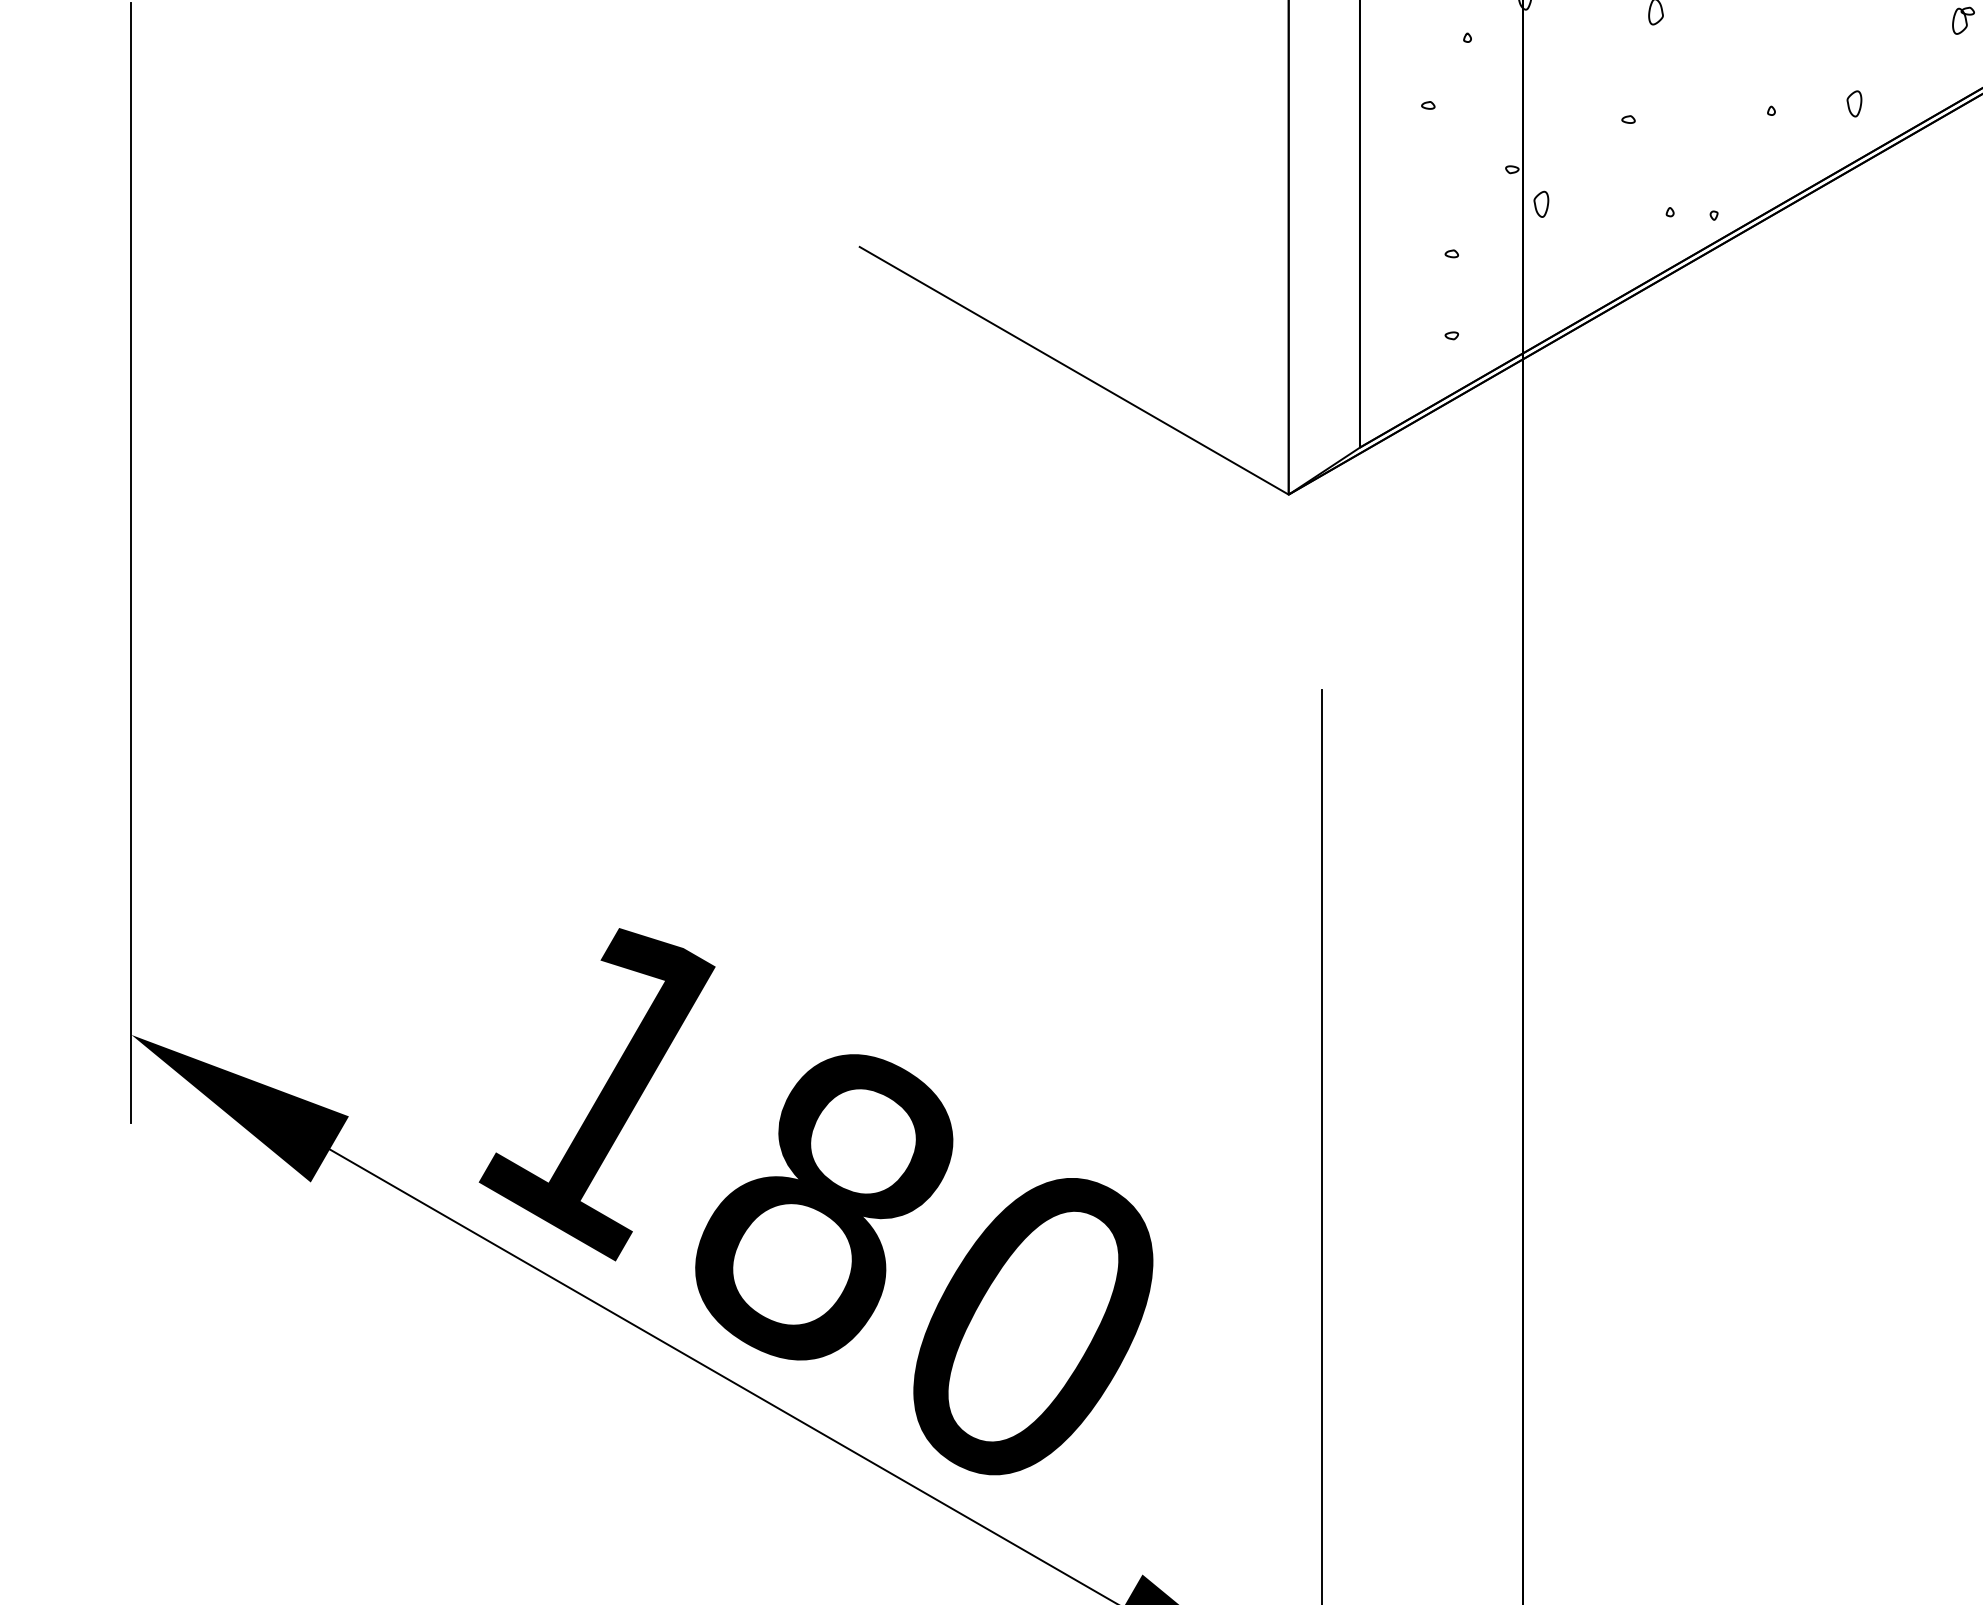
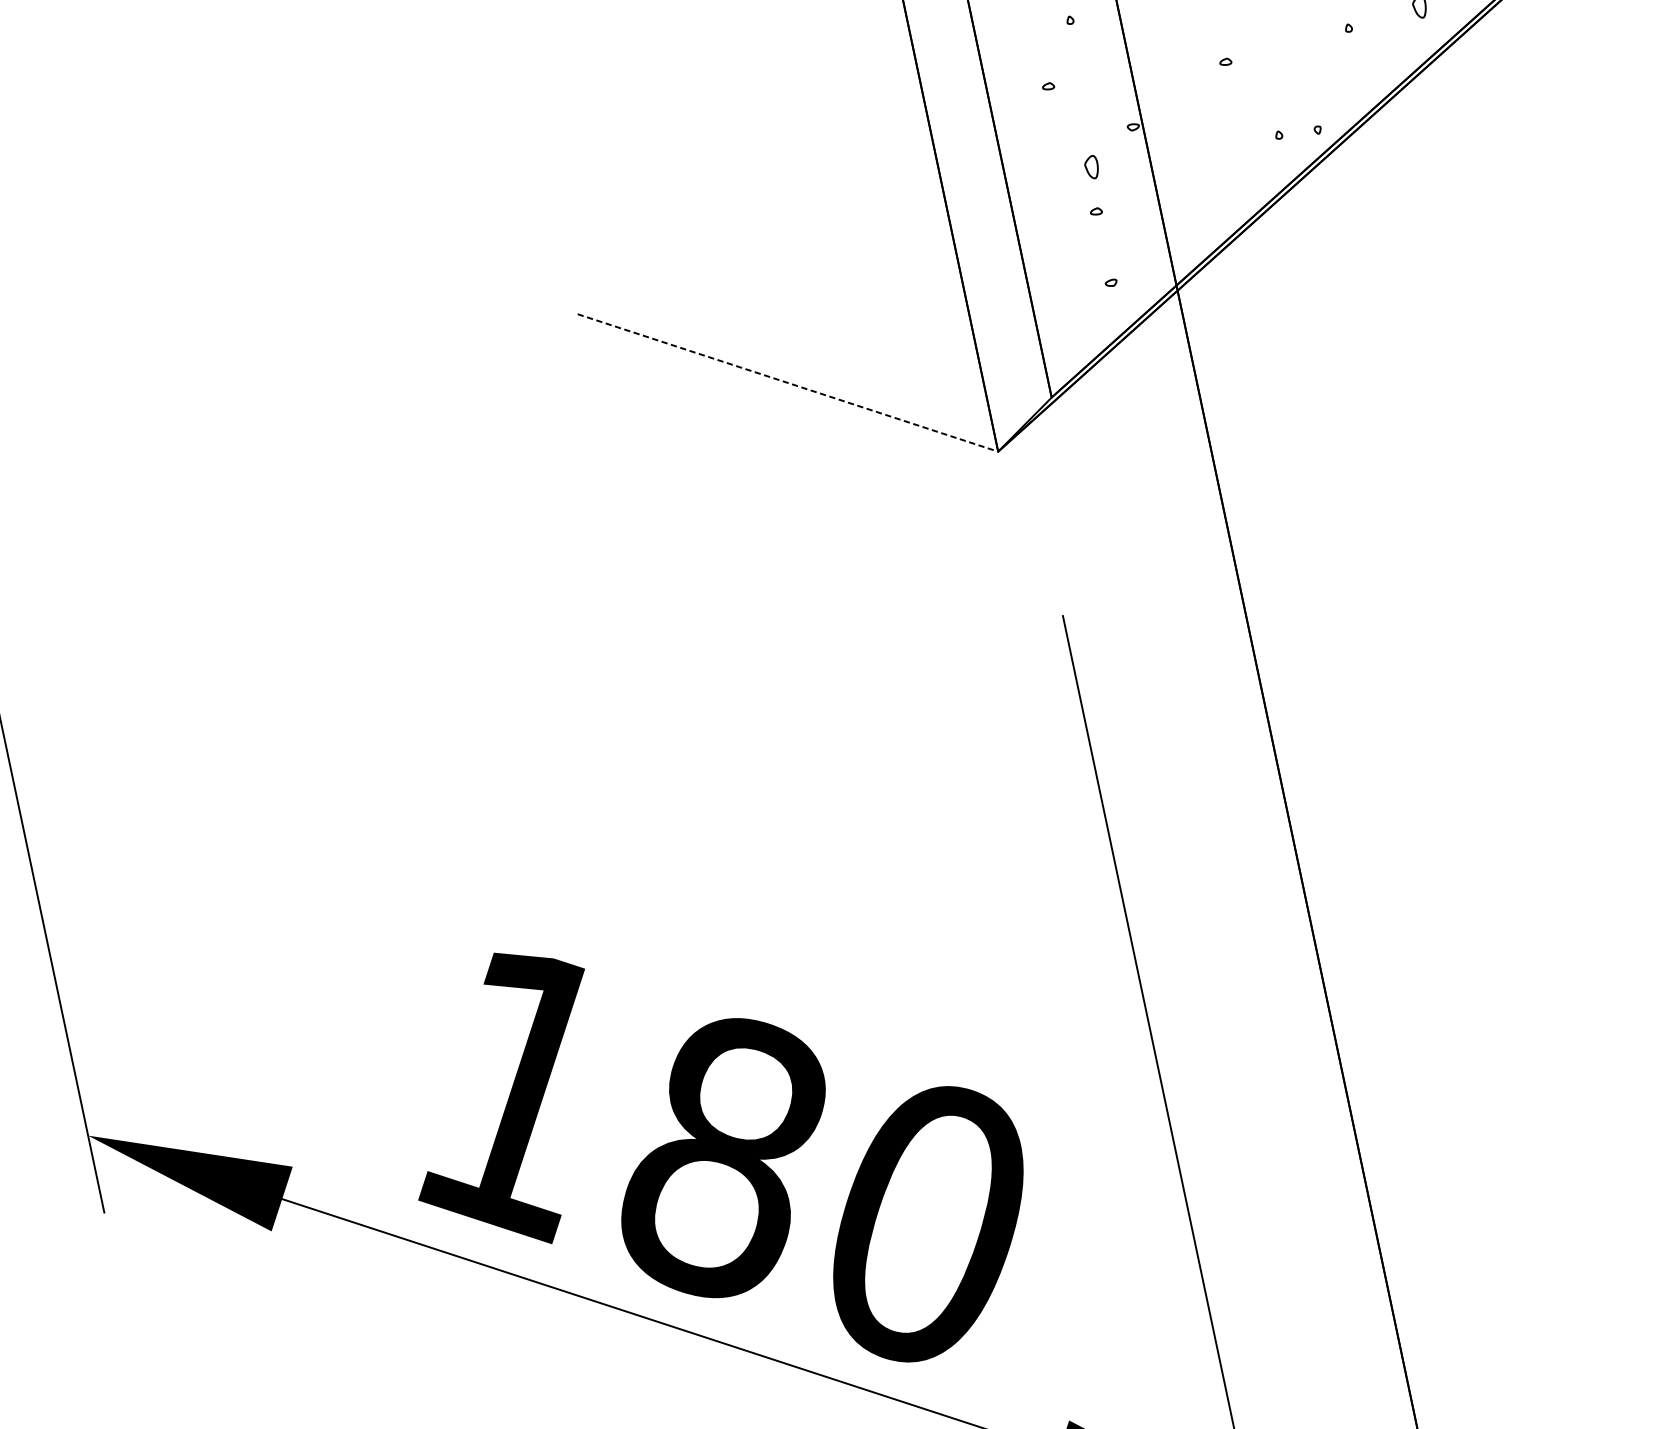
part: (1541, 203) -> (1091, 166), moved
line: (1074, 370) -> (788, 382), solid -> dashed

